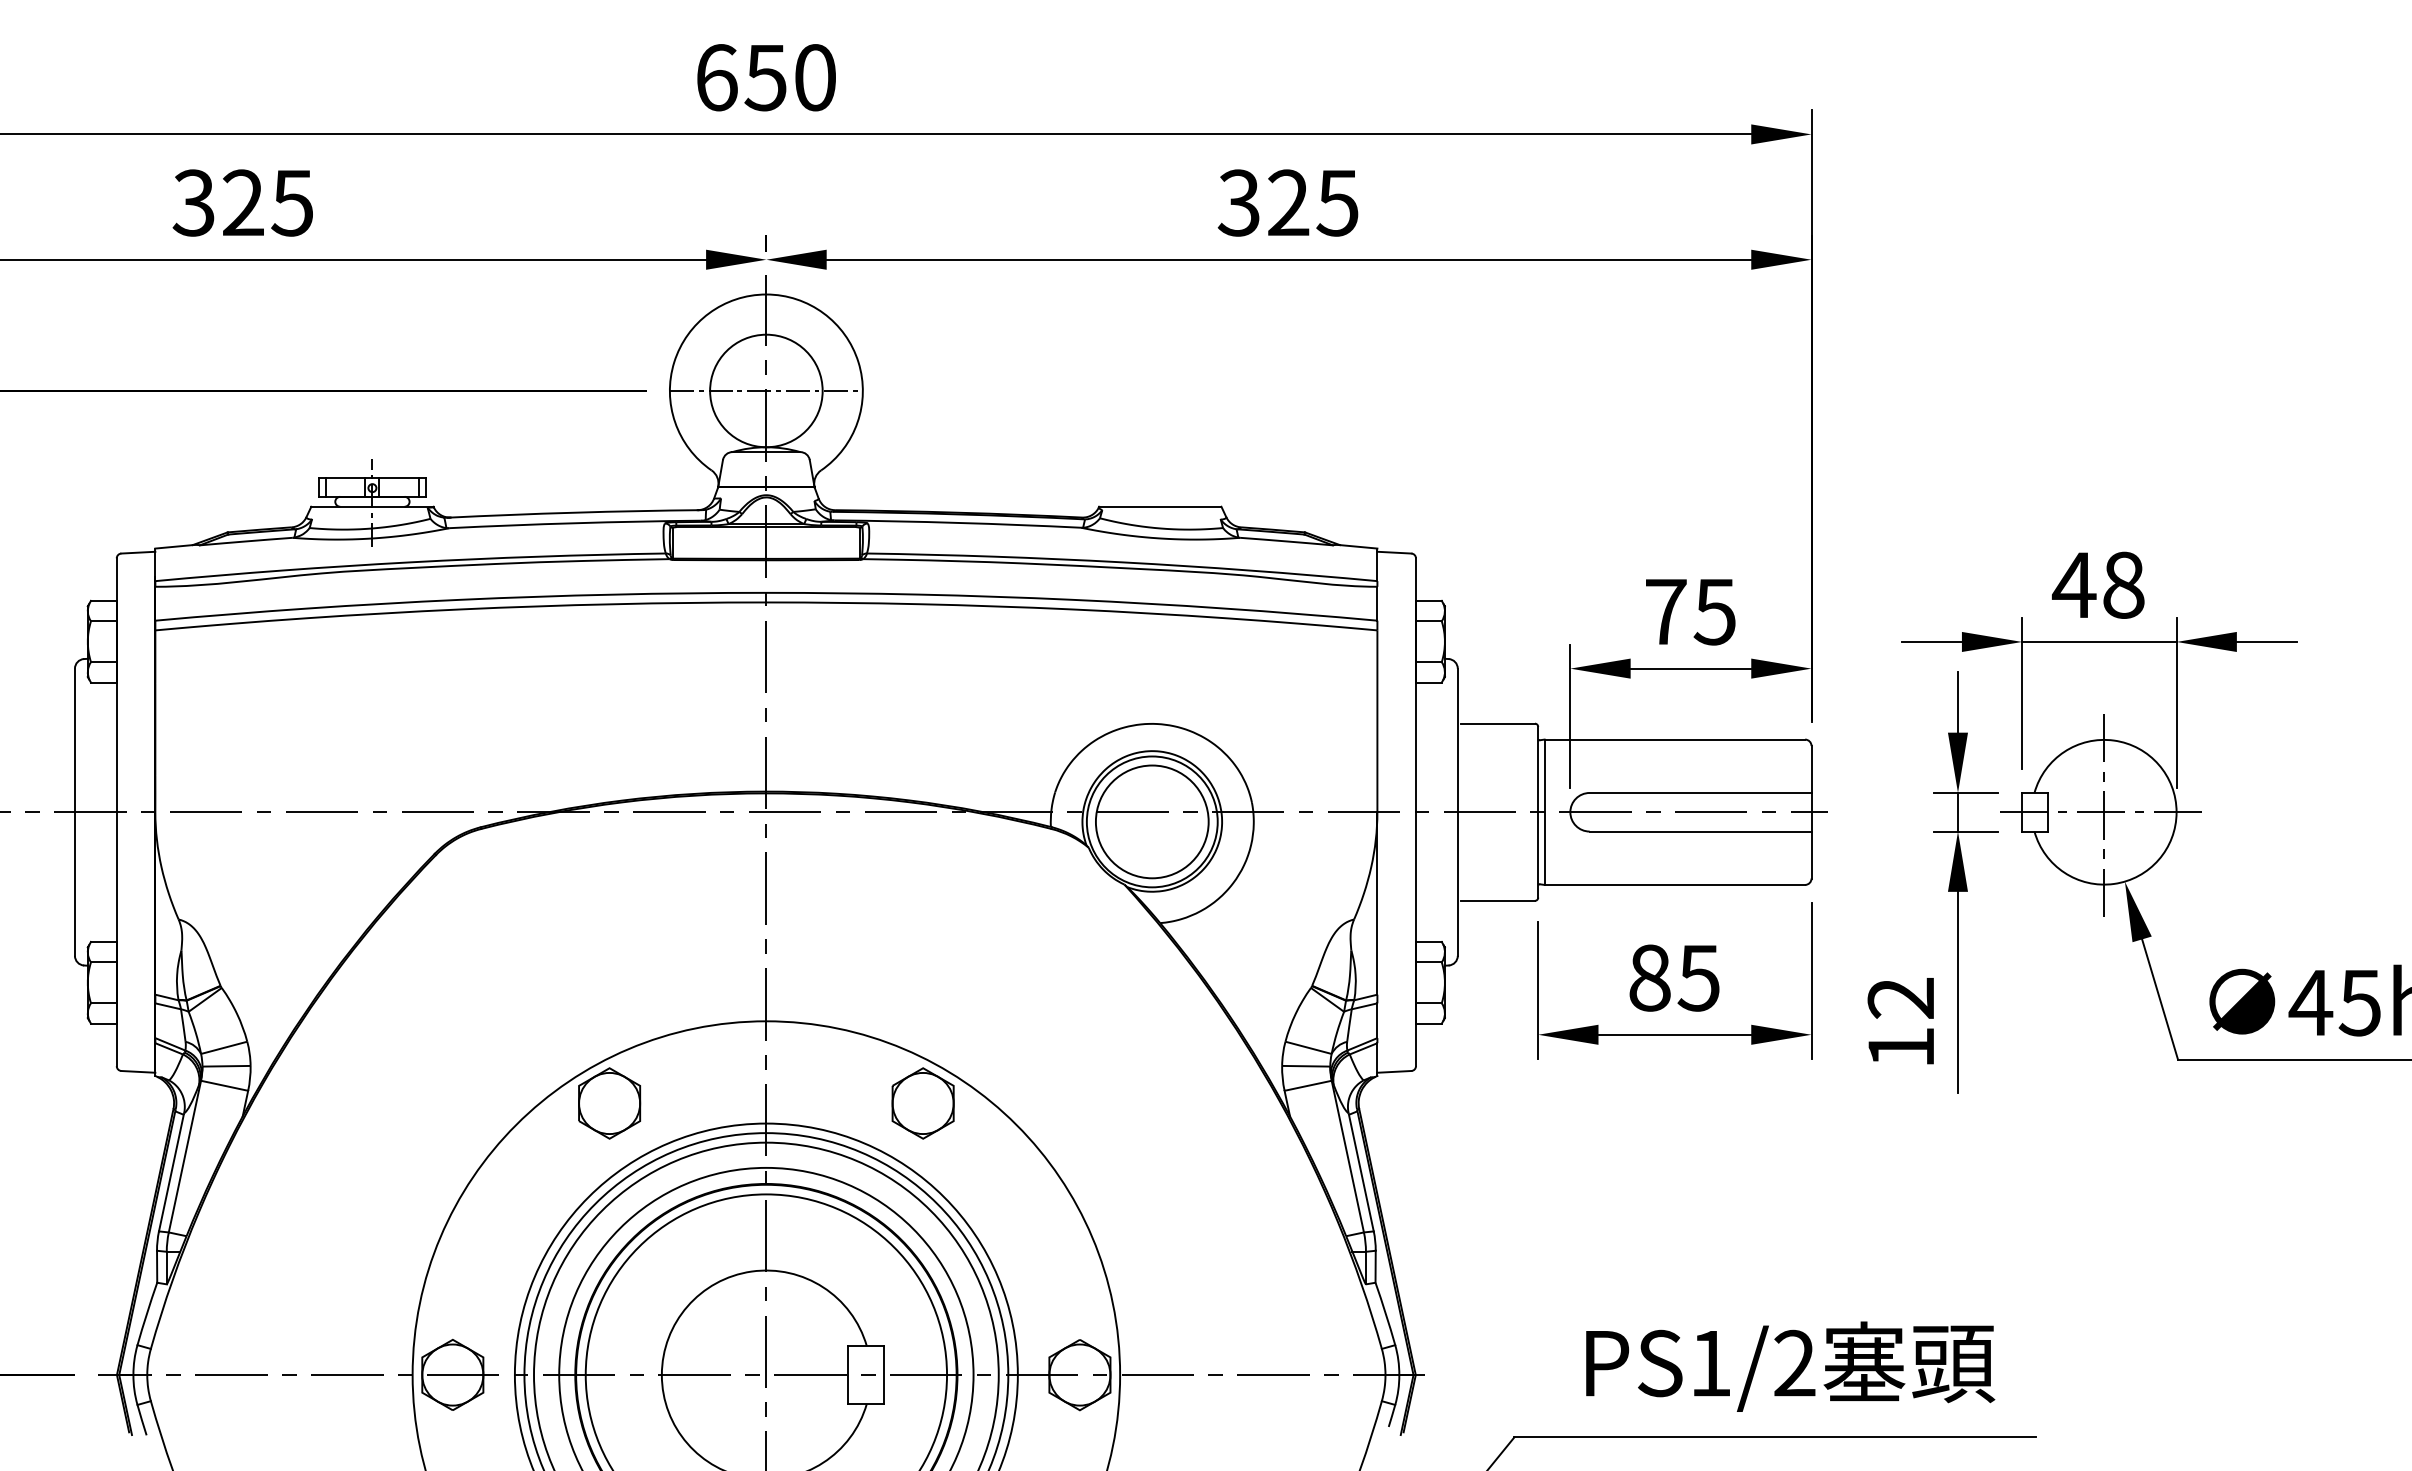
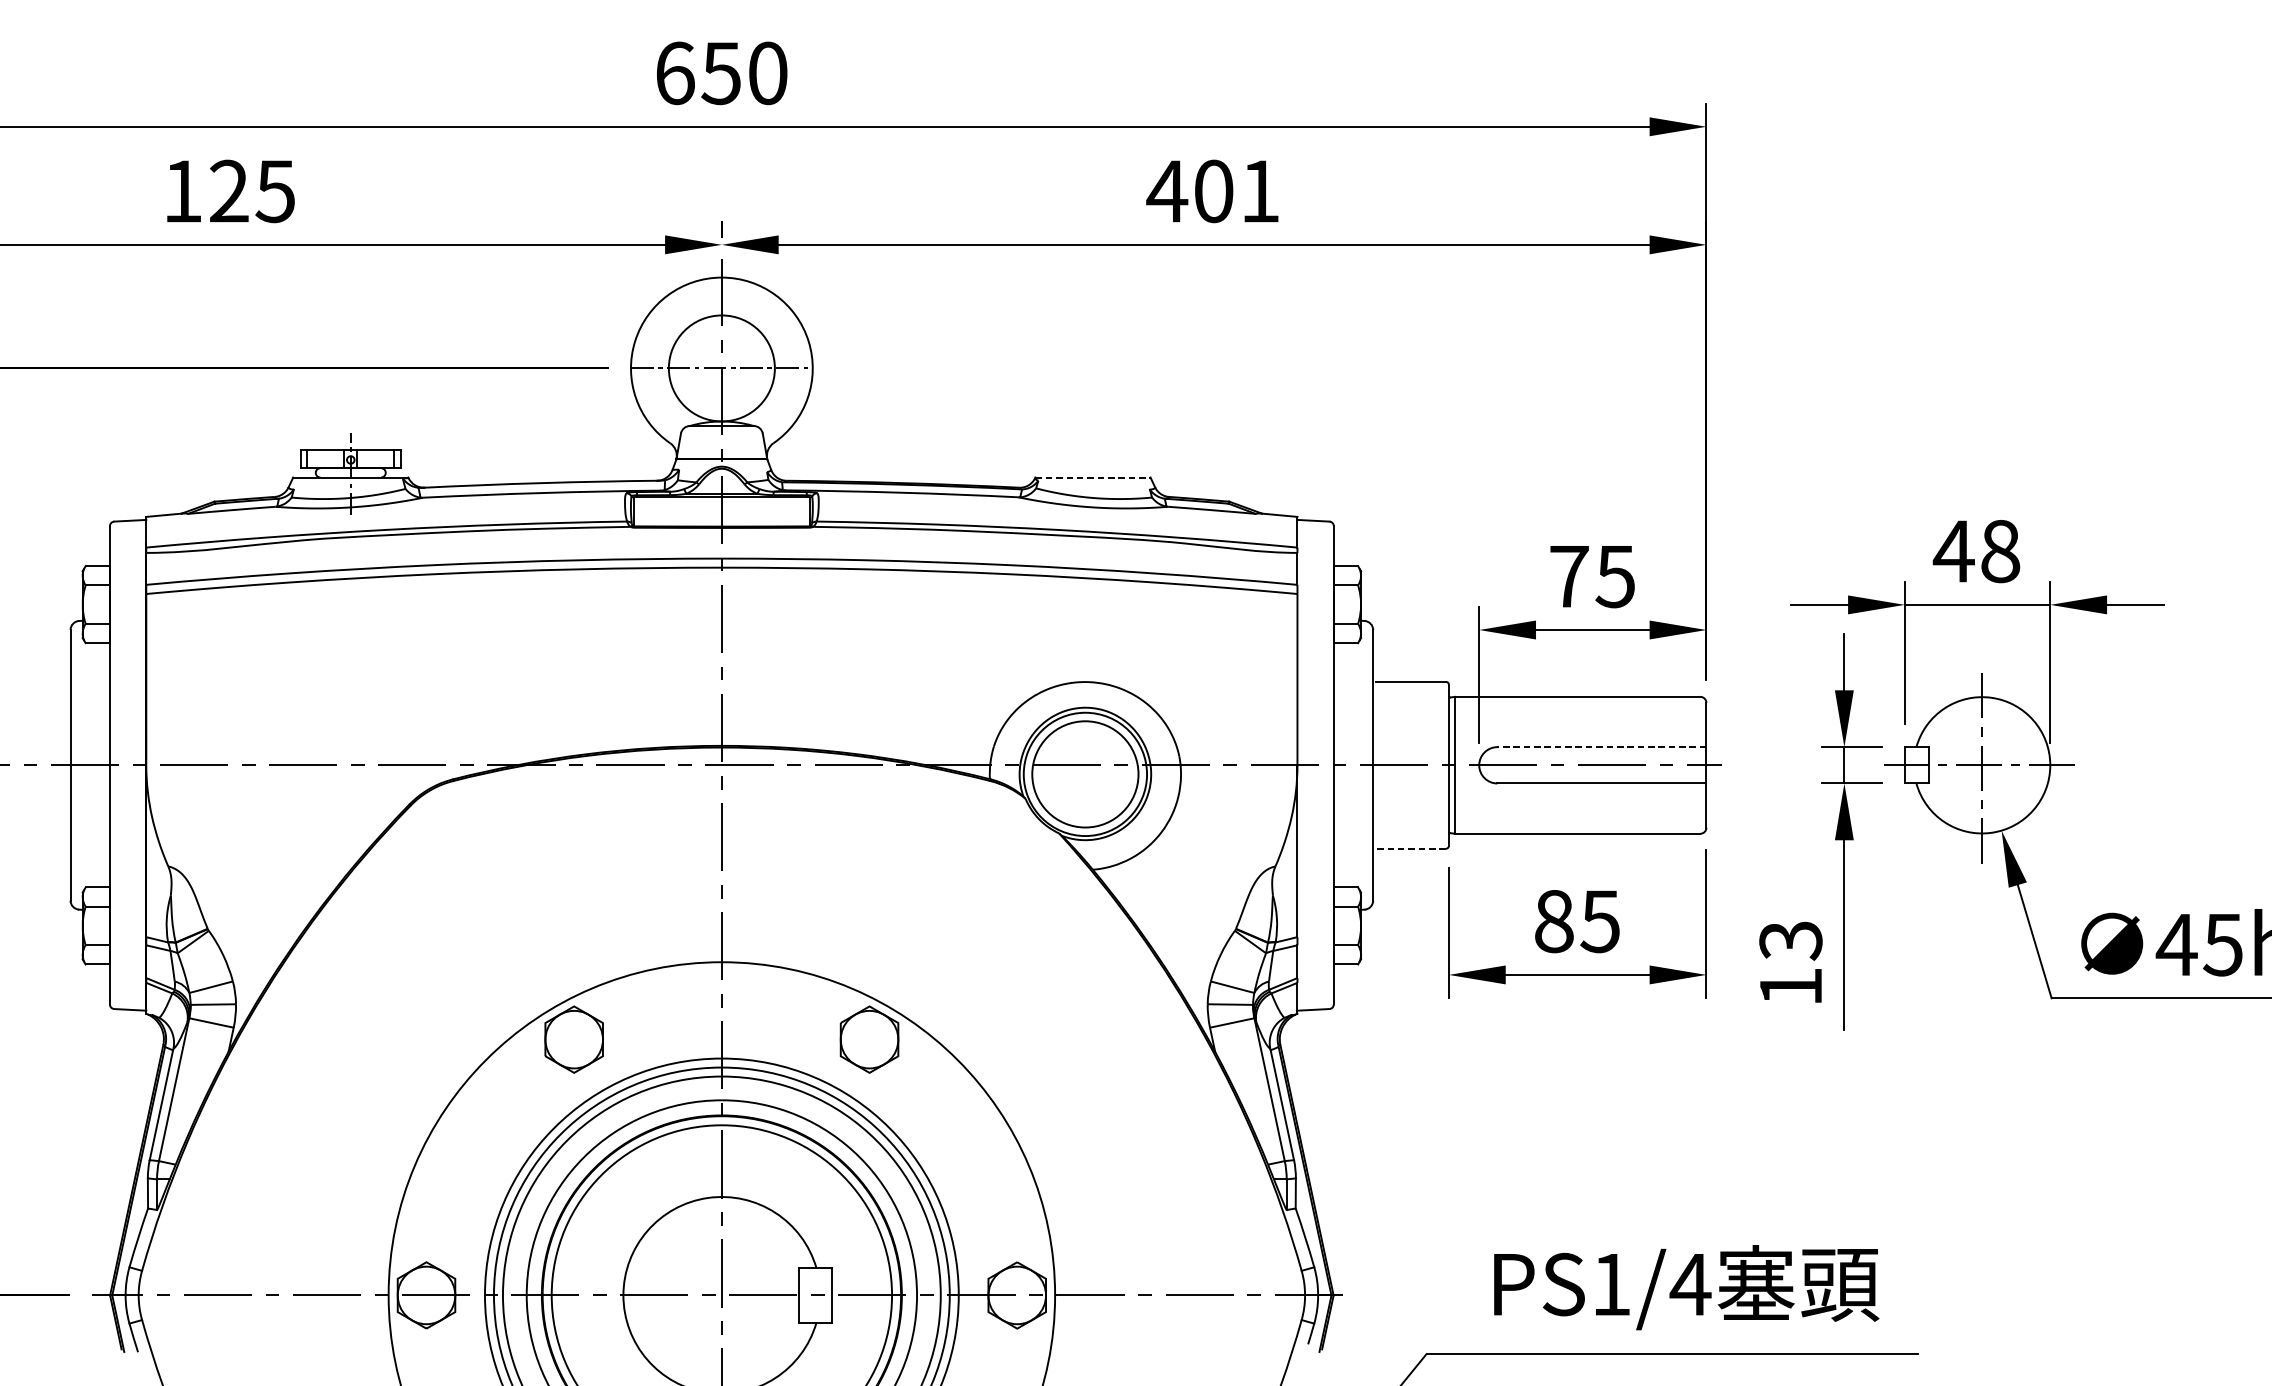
text: (193, 202) -> (182, 190), 325 -> 125
text: (1287, 202) -> (1212, 190), 325 -> 401
line: (1160, 506) -> (1093, 477), solid -> dashed
line: (1700, 792) -> (1601, 746), solid -> dashed
line: (1498, 900) -> (1411, 848), solid -> dashed
text: (1900, 998) -> (1790, 940), 12 -> 13
text: (1794, 1362) -> (1690, 1283), PS1/2 -> PS1/4

